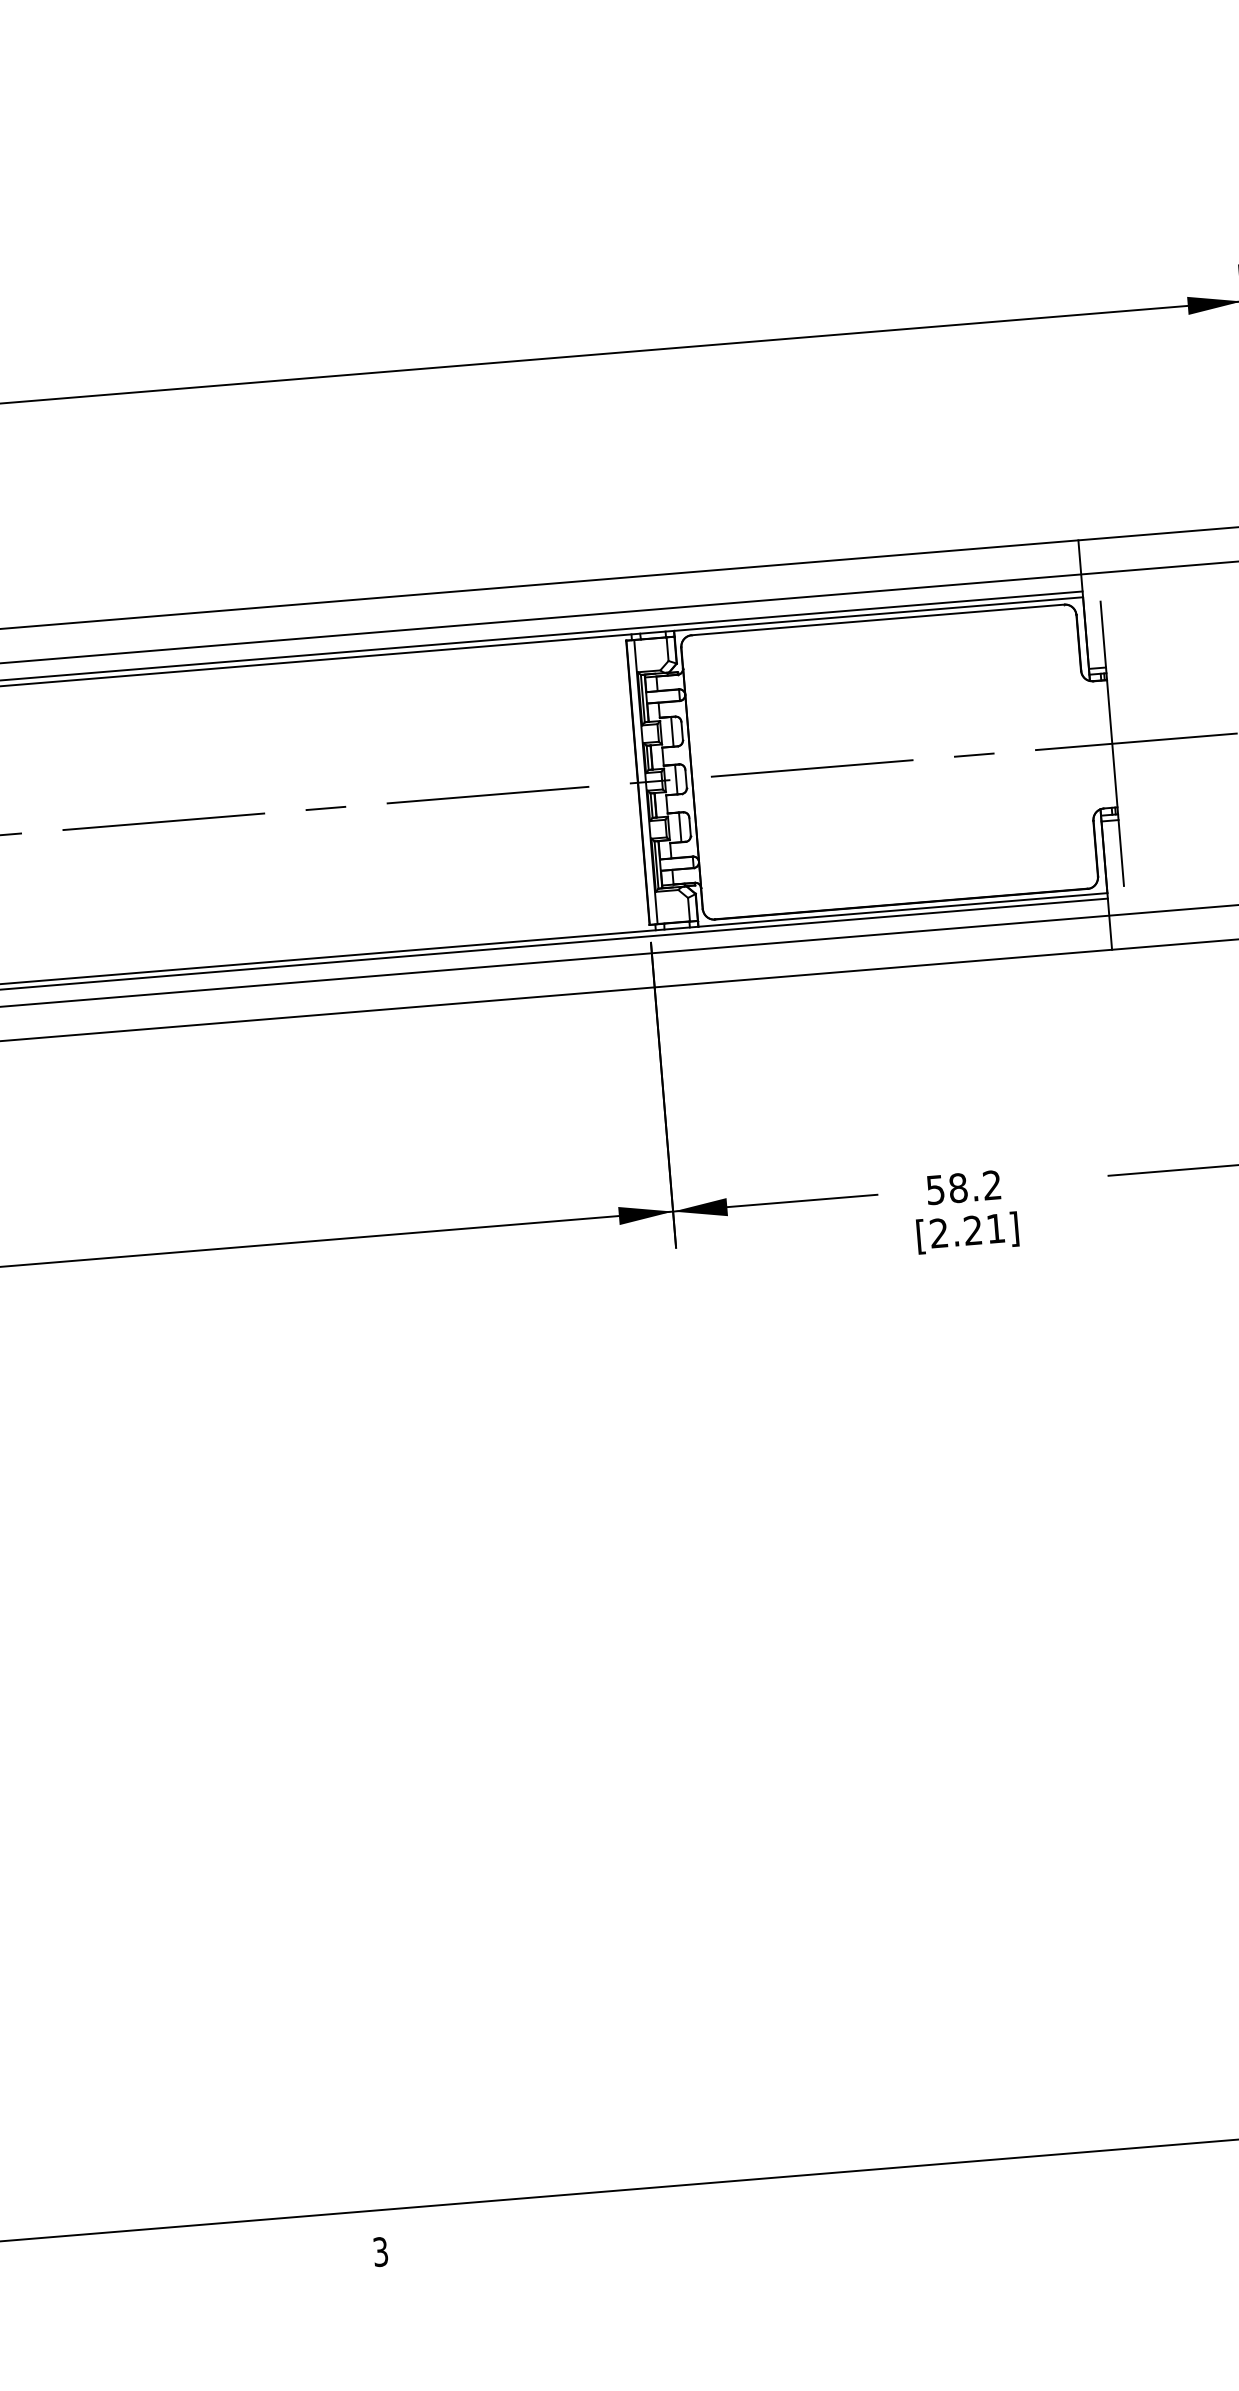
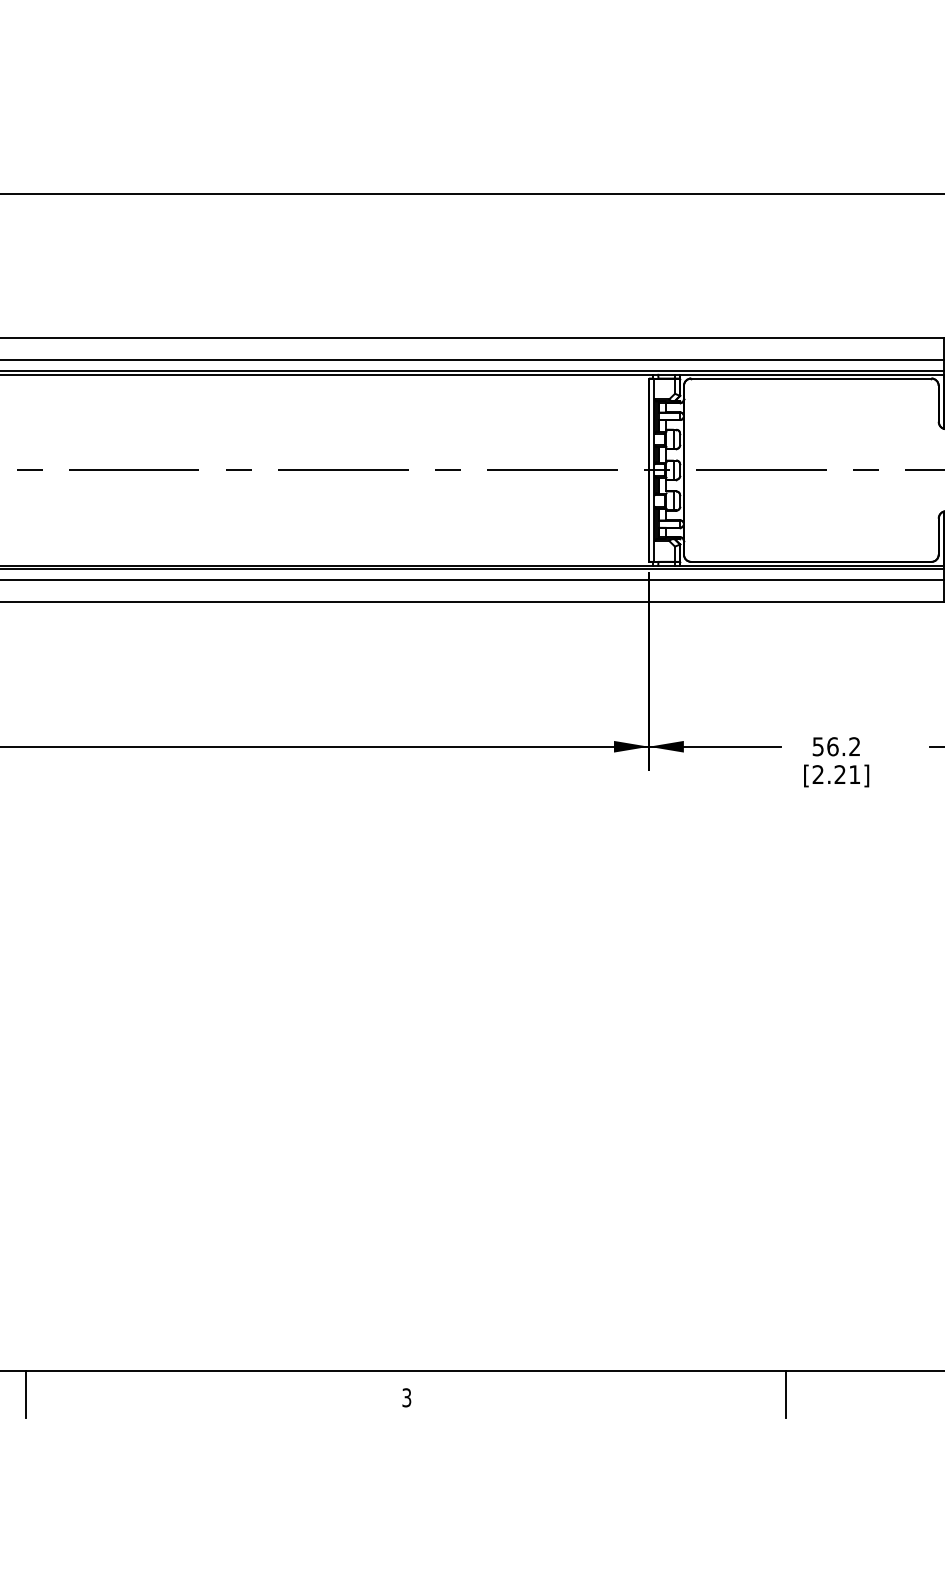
text: (957, 1187) -> (832, 746), 58.2 -> 56.2
line: (967, 2198) -> (785, 1394), added

